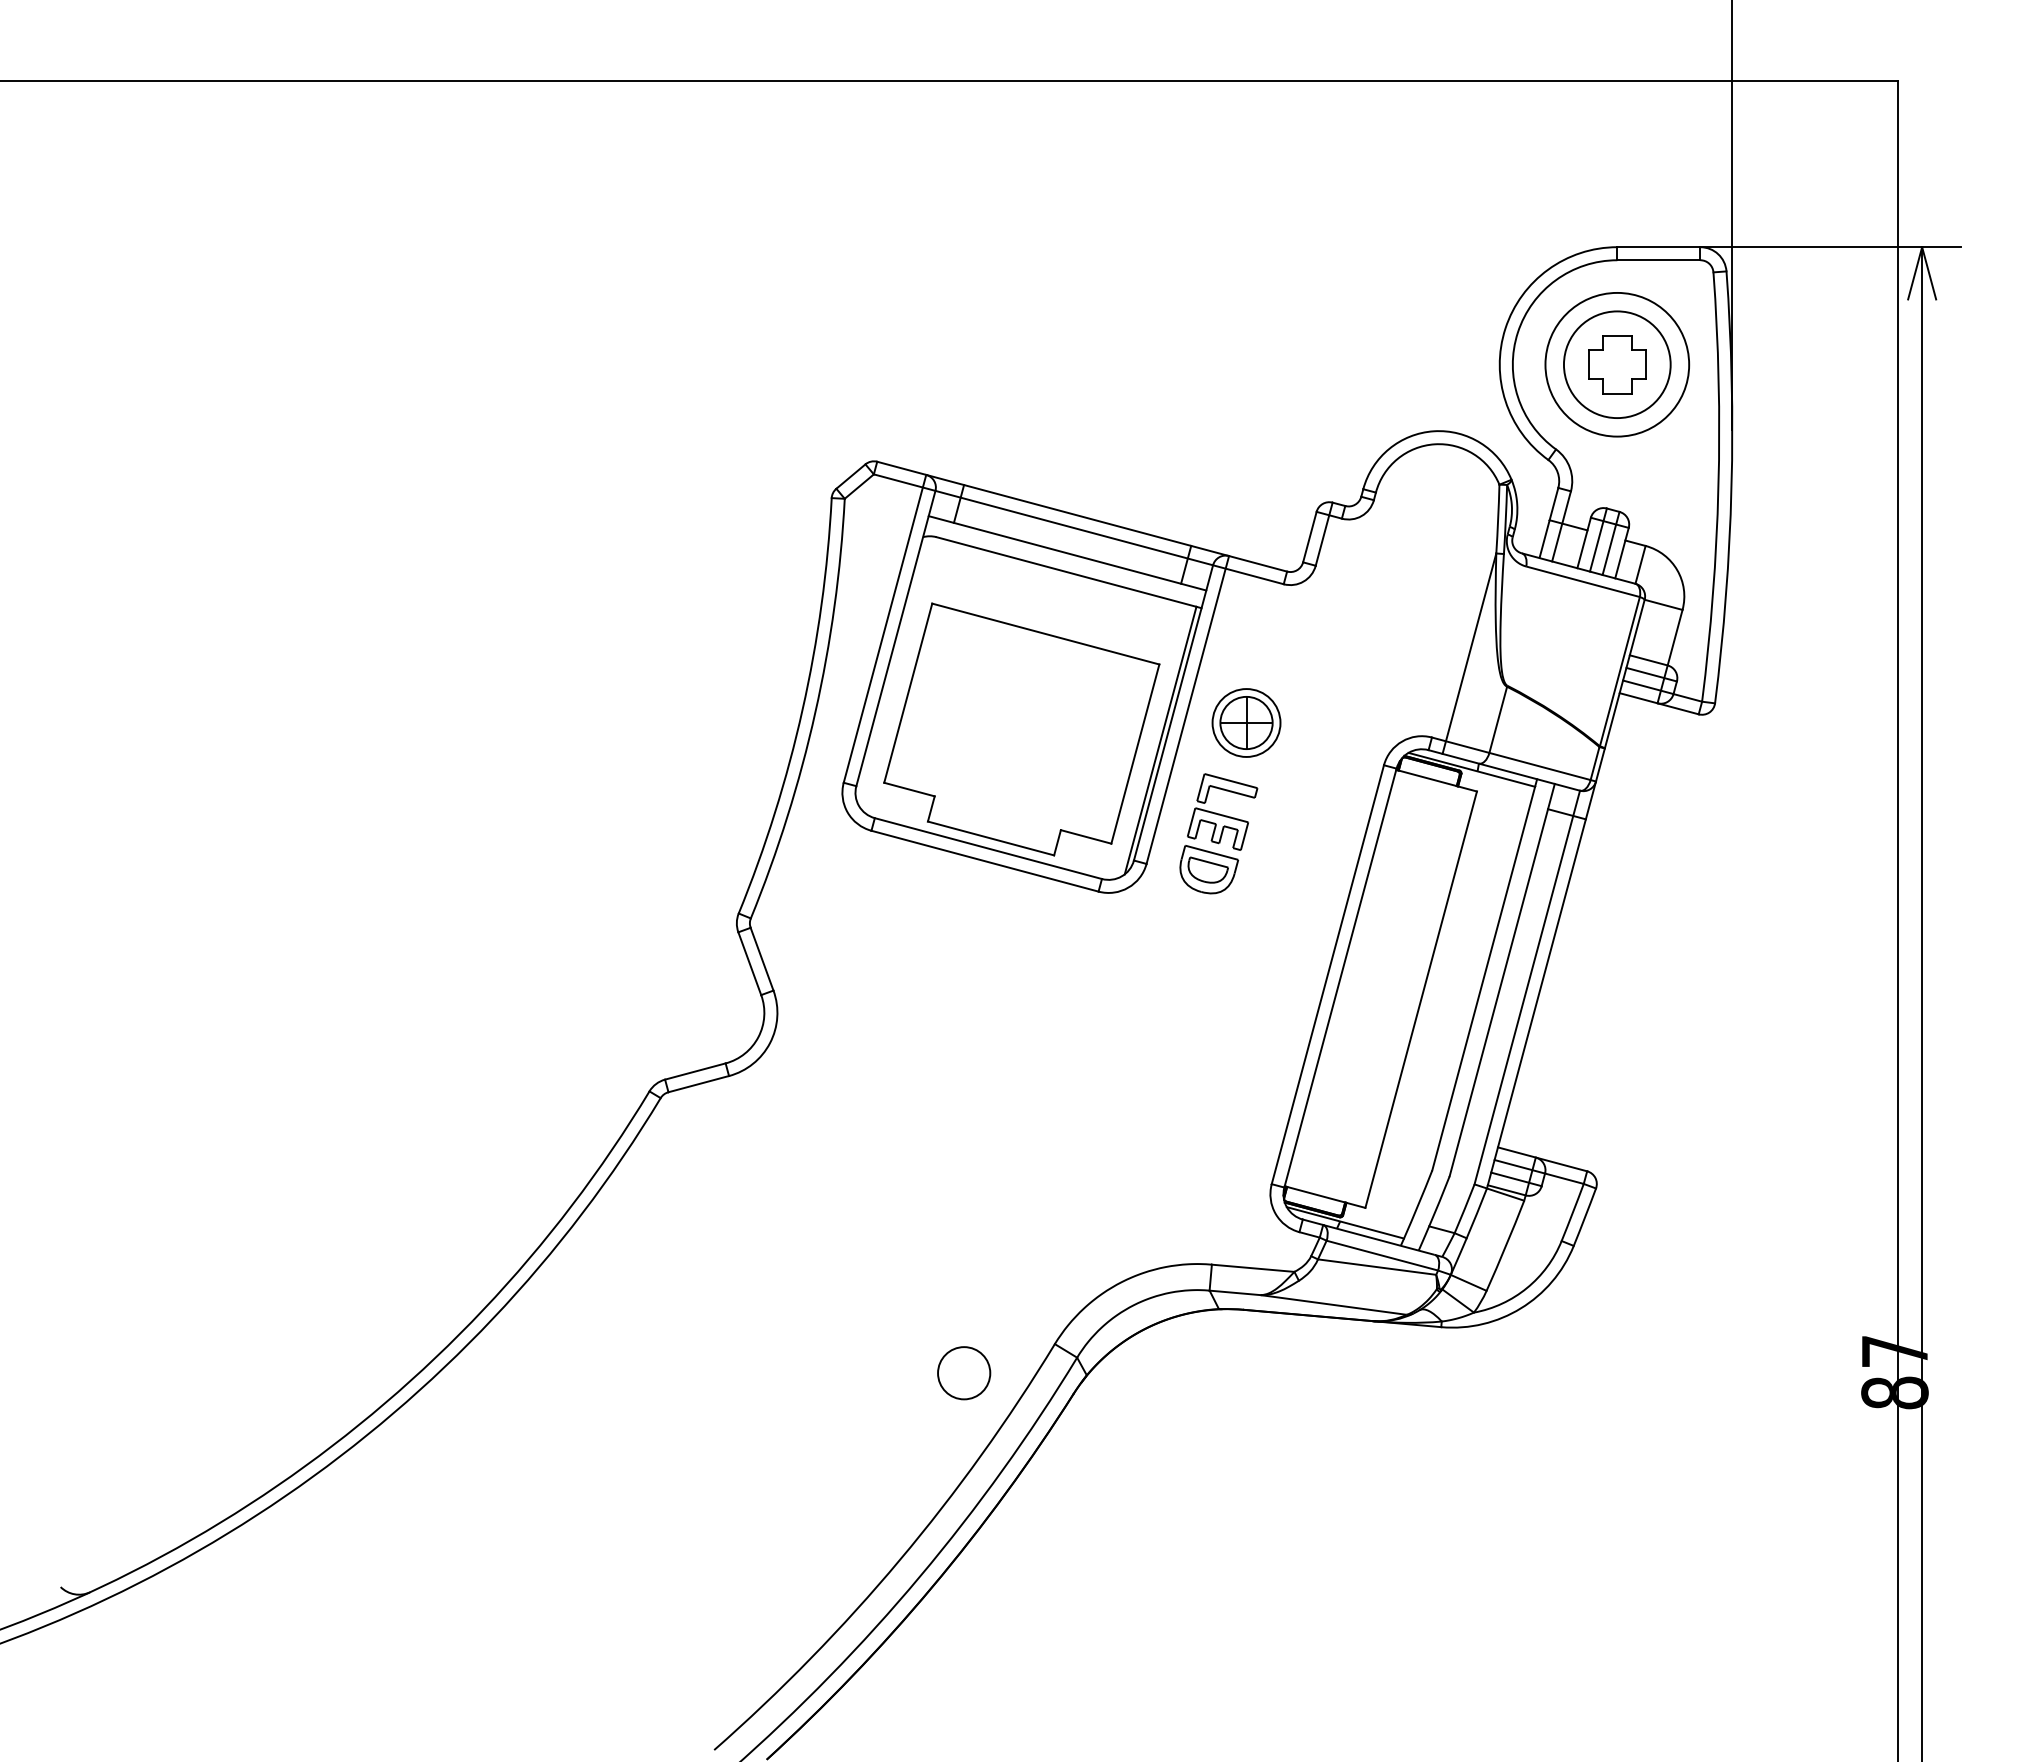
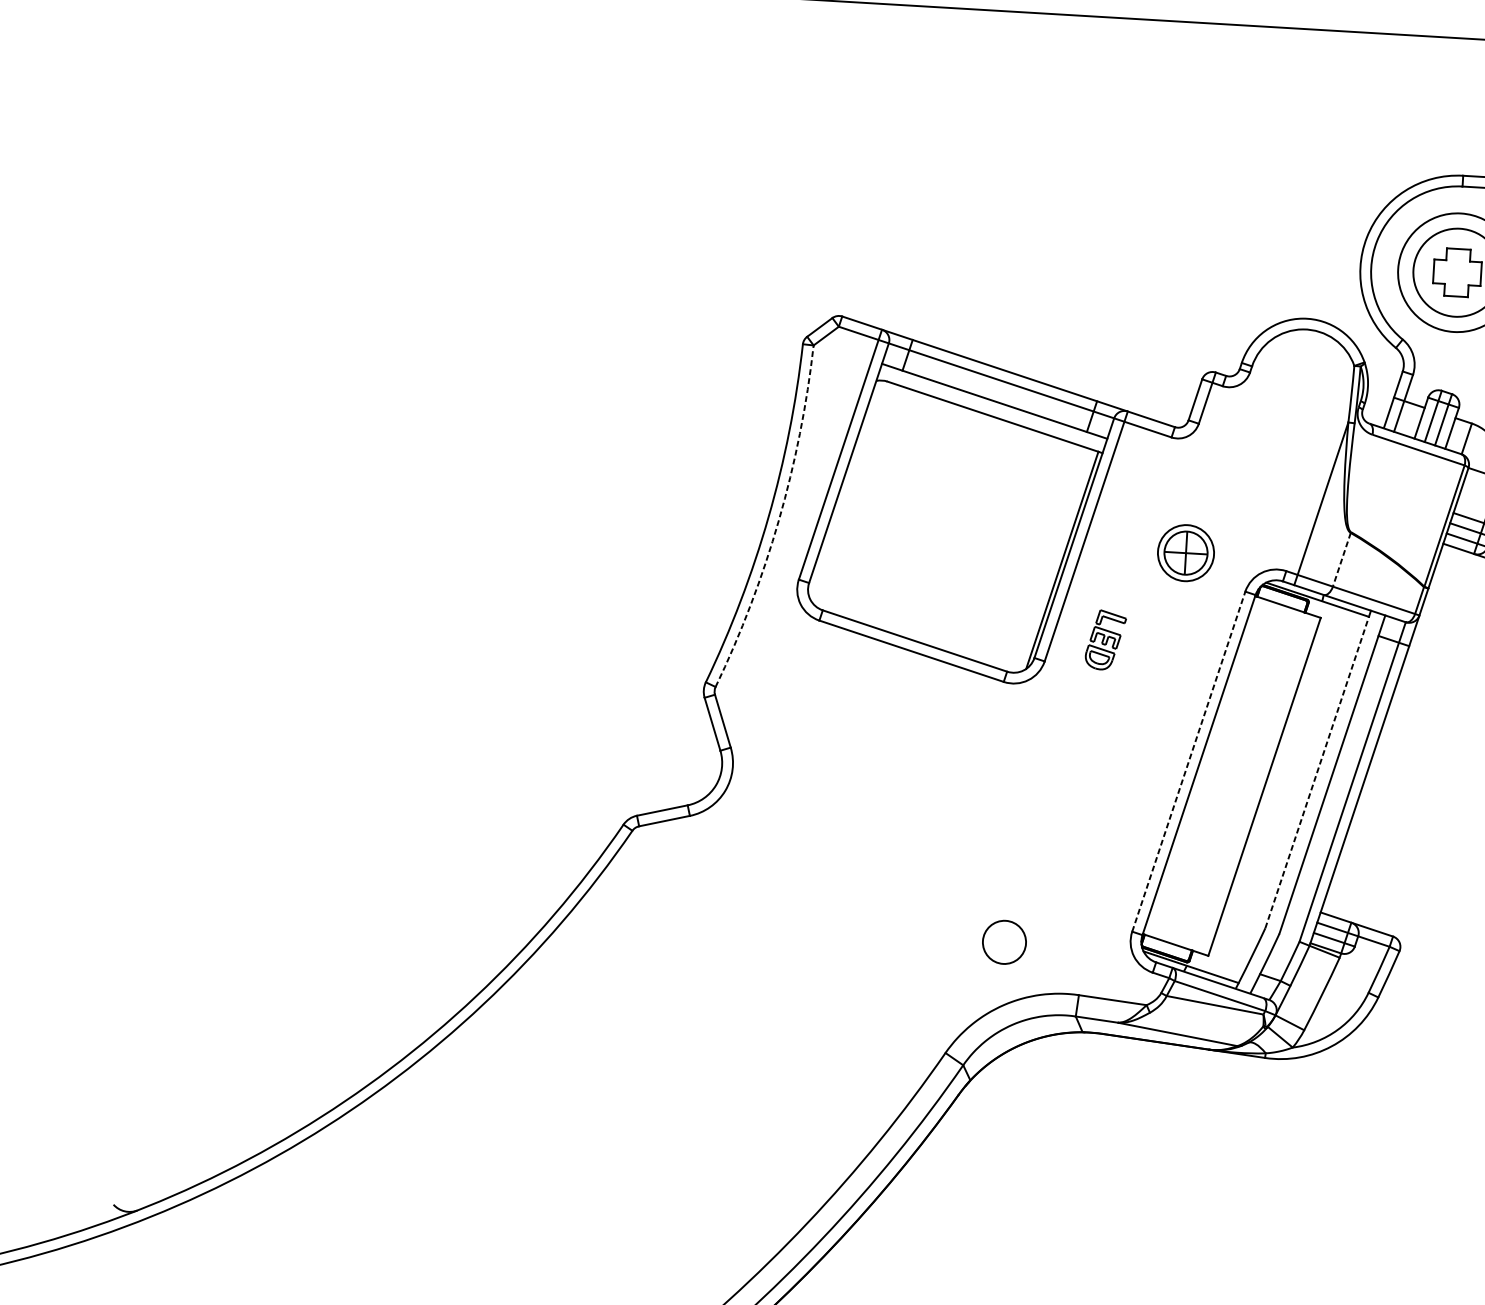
arc: (815, 712) -> (779, 520), solid -> dashed
line: (1498, 720) -> (1342, 560), solid -> dashed
part: (1246, 722) -> (1186, 552), moved
part: (1021, 729) -> (948, 544), removed
part: (1218, 833) -> (1105, 639), size x0.6
line: (1327, 974) -> (1188, 761), solid -> dashed
line: (1483, 978) -> (1316, 772), solid -> dashed
circle: (964, 1373) -> (1004, 942), moved

